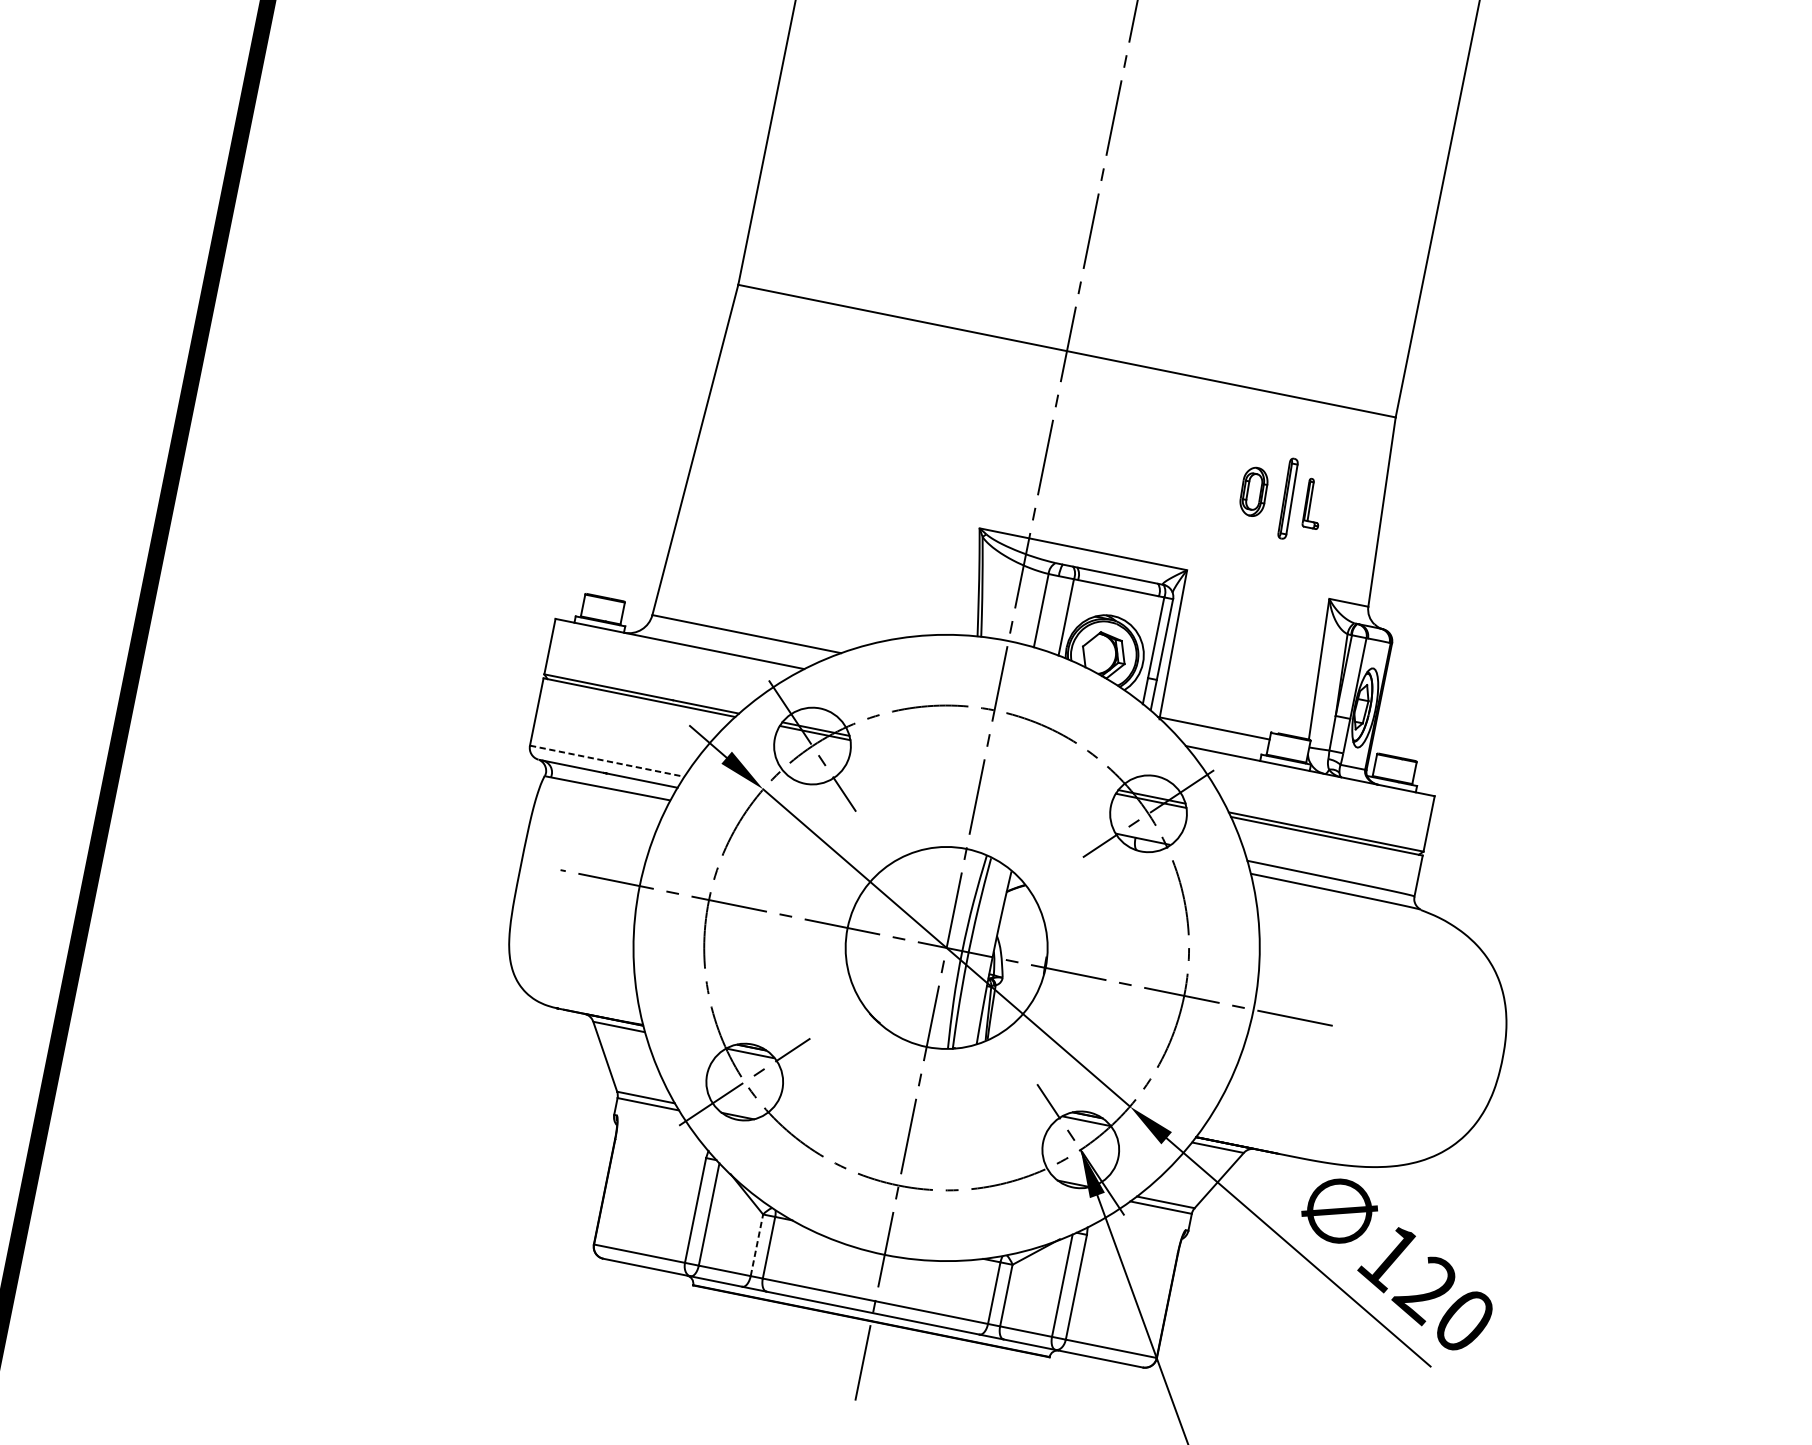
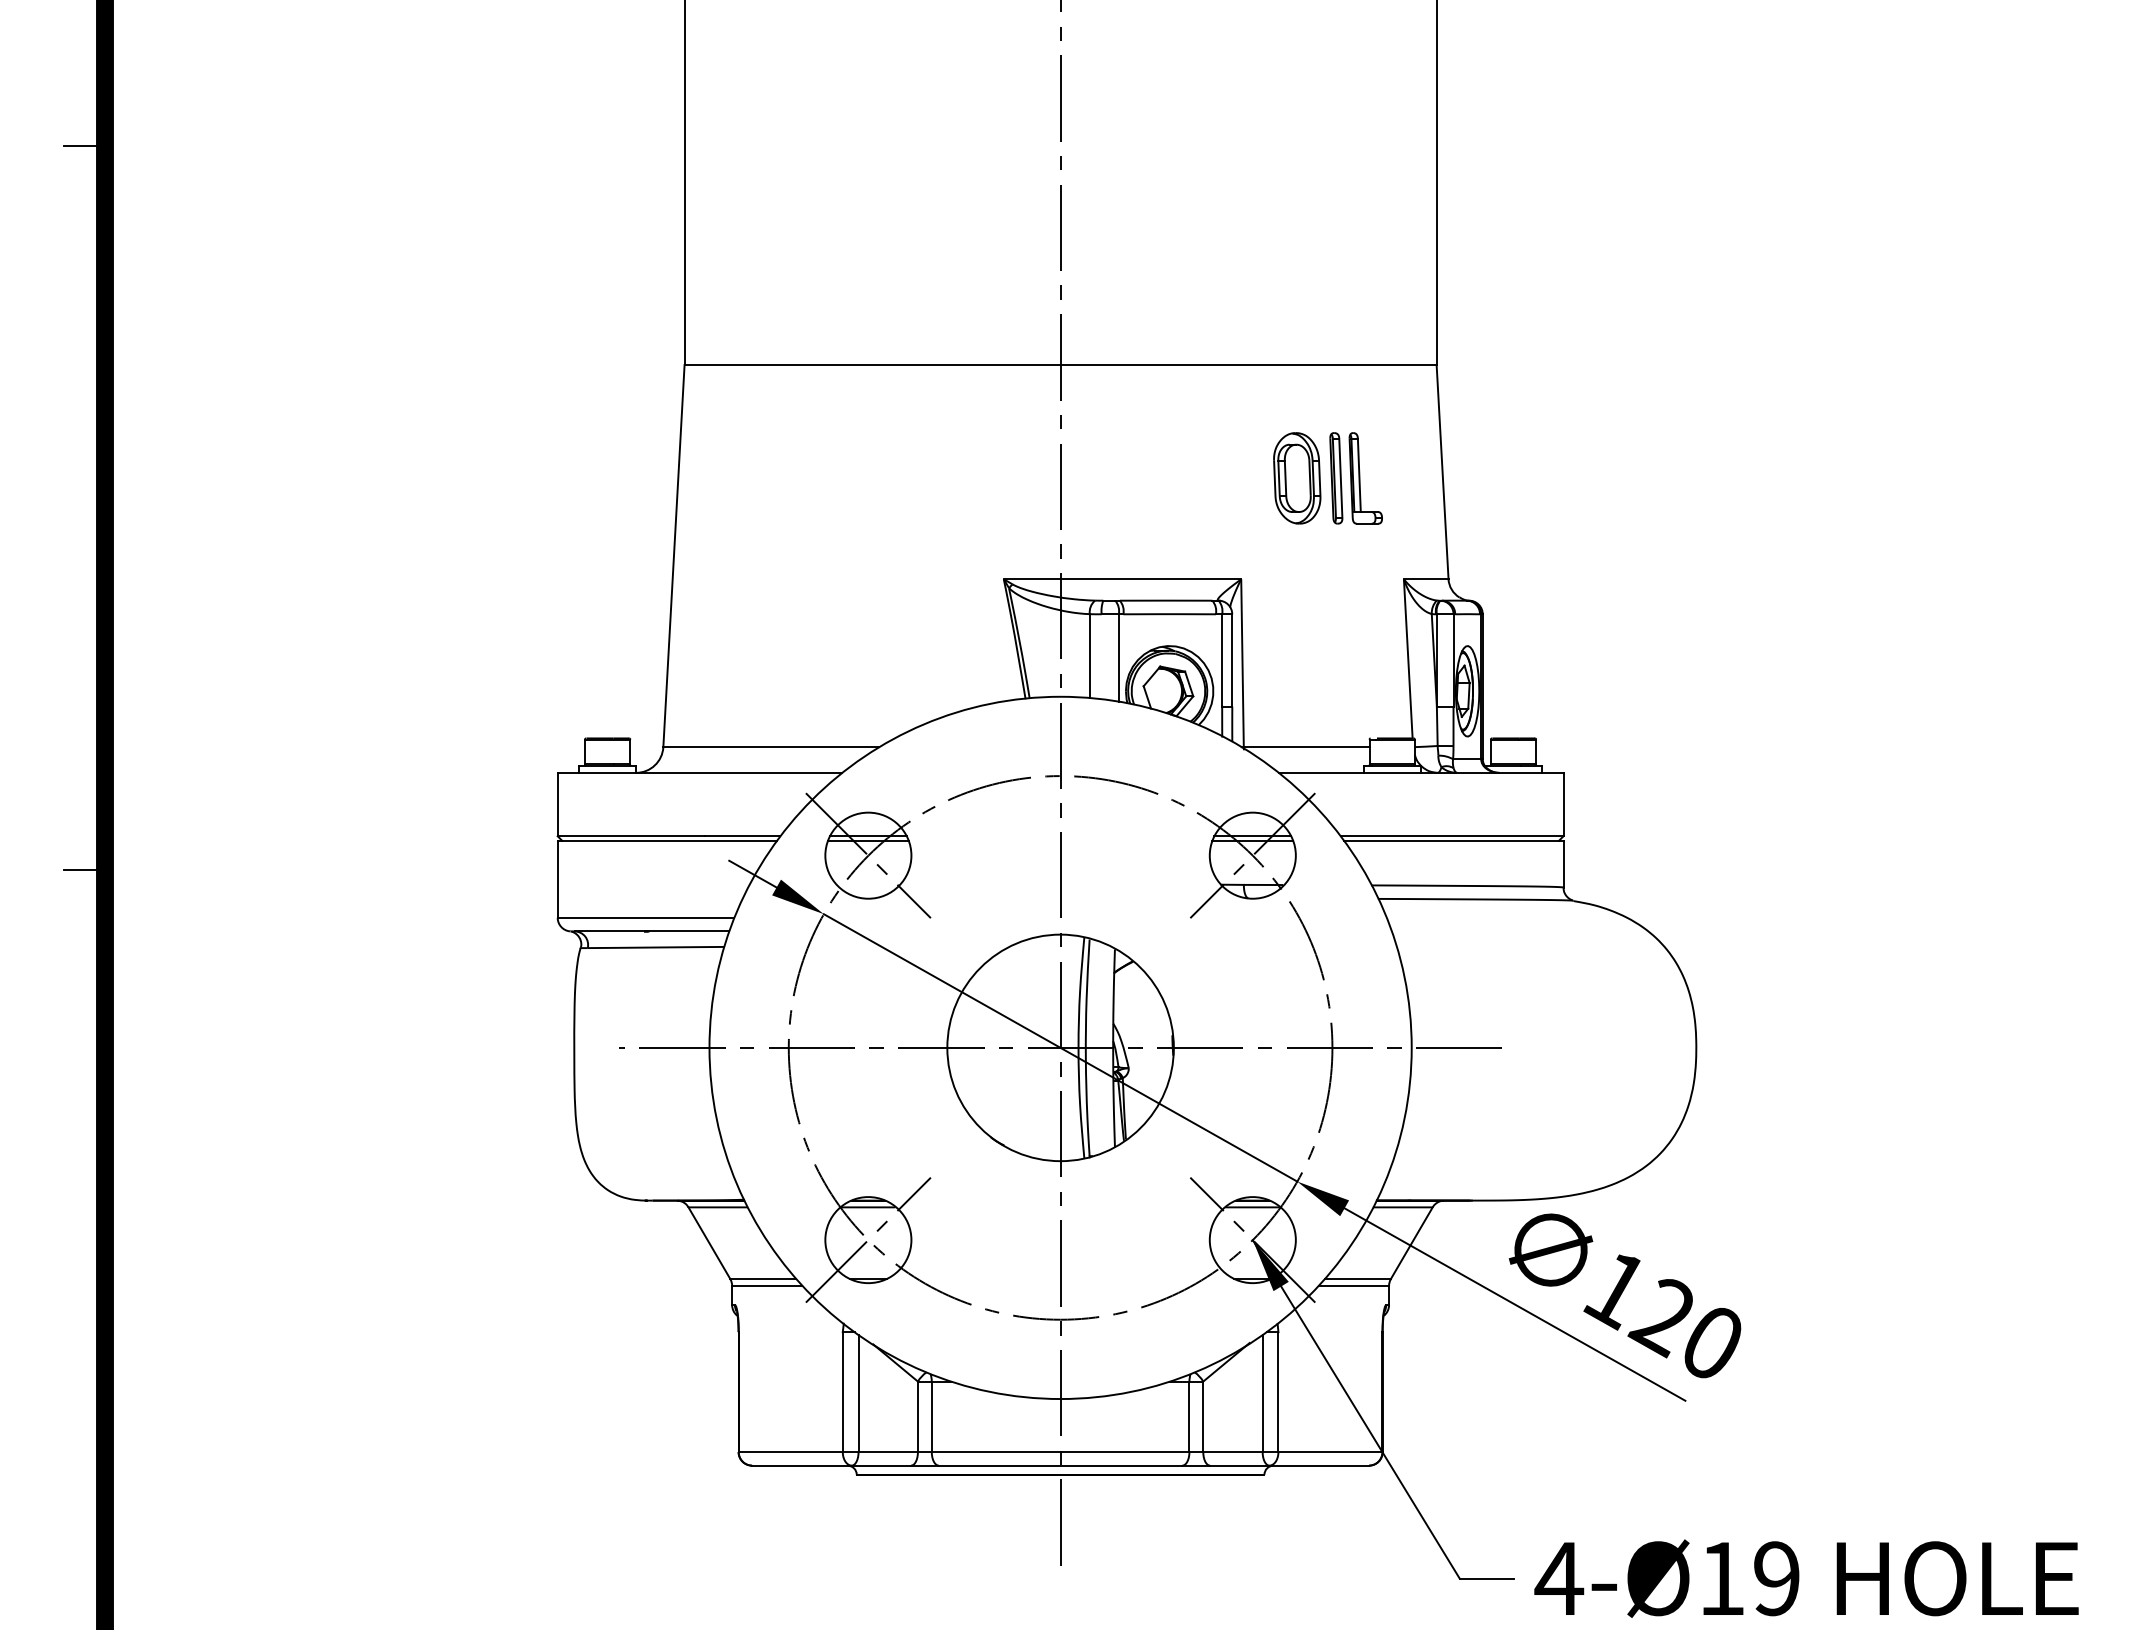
part: (1254, 492) -> (1297, 478), size x1.67
part: (1313, 503) -> (1365, 478), size x1.67
line: (121, 619) -> (80, 869), added
line: (607, 760) -> (646, 917), dashed -> solid
line: (756, 1244) -> (917, 1416), dashed -> solid

